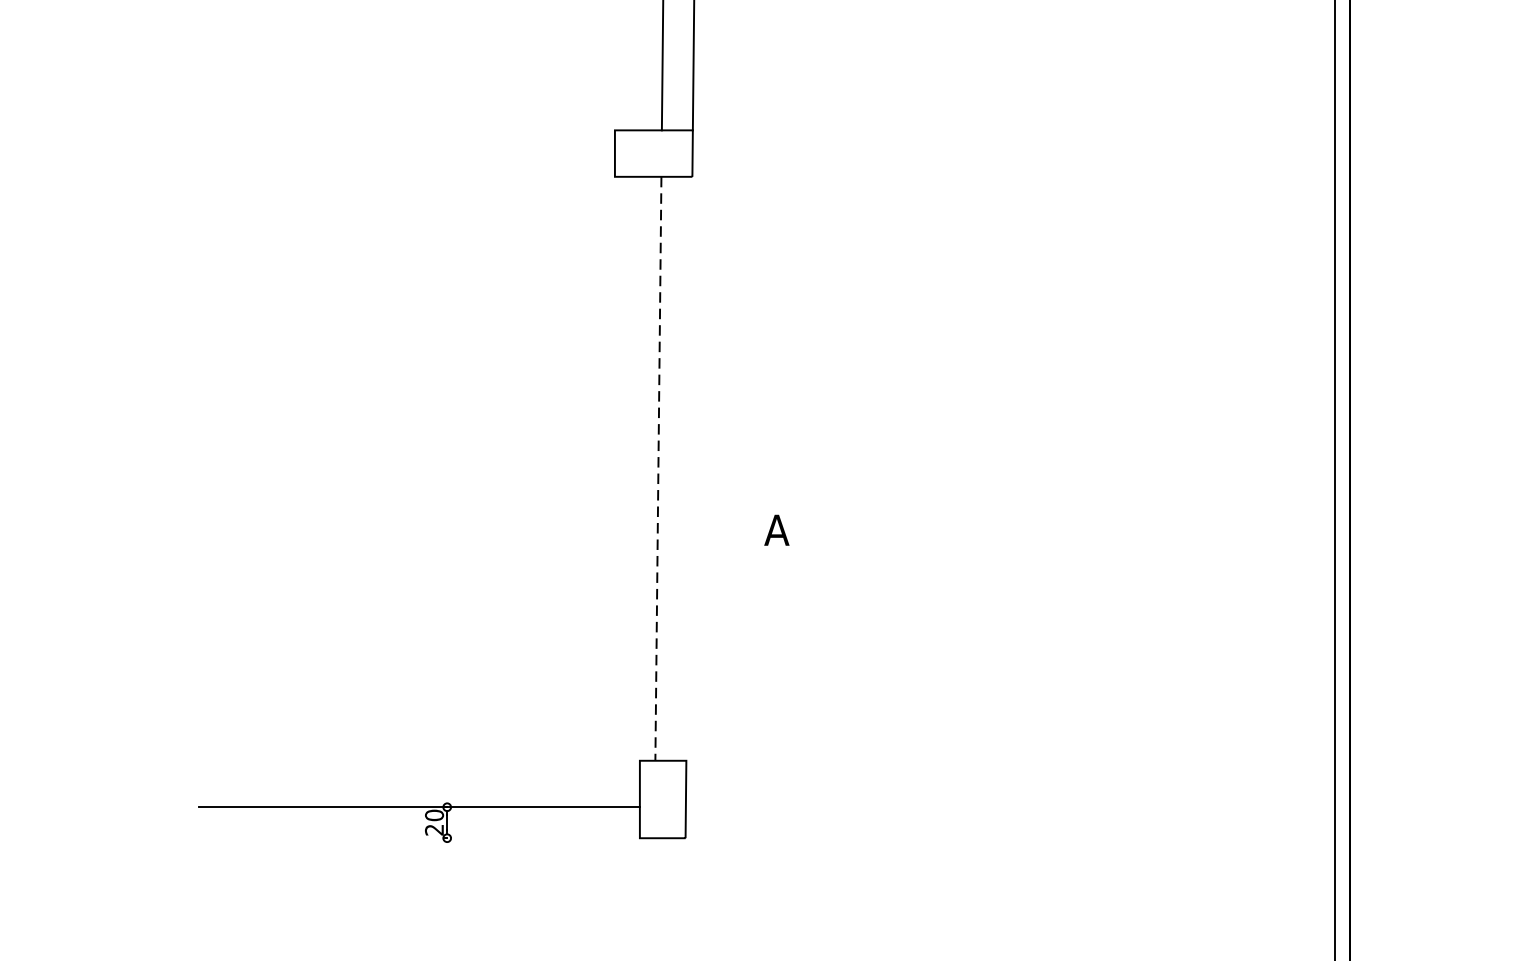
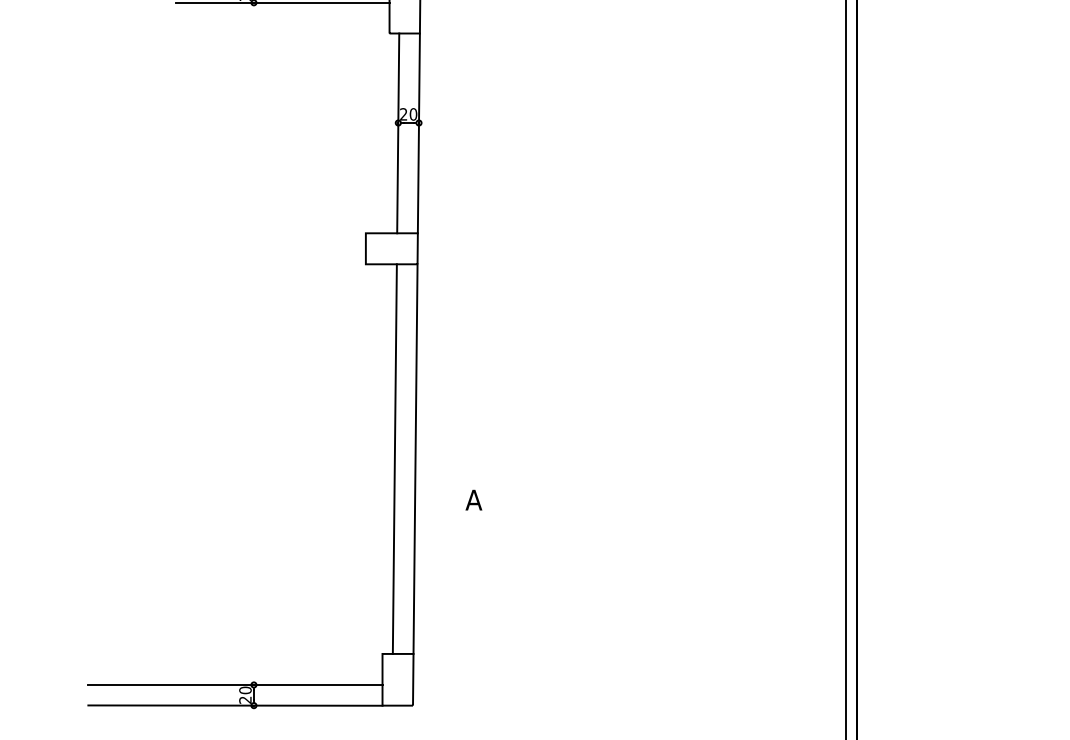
line: (689, 467) -> (415, 458), added
line: (657, 469) -> (394, 459), dashed -> solid
line: (419, 838) -> (235, 705), added

